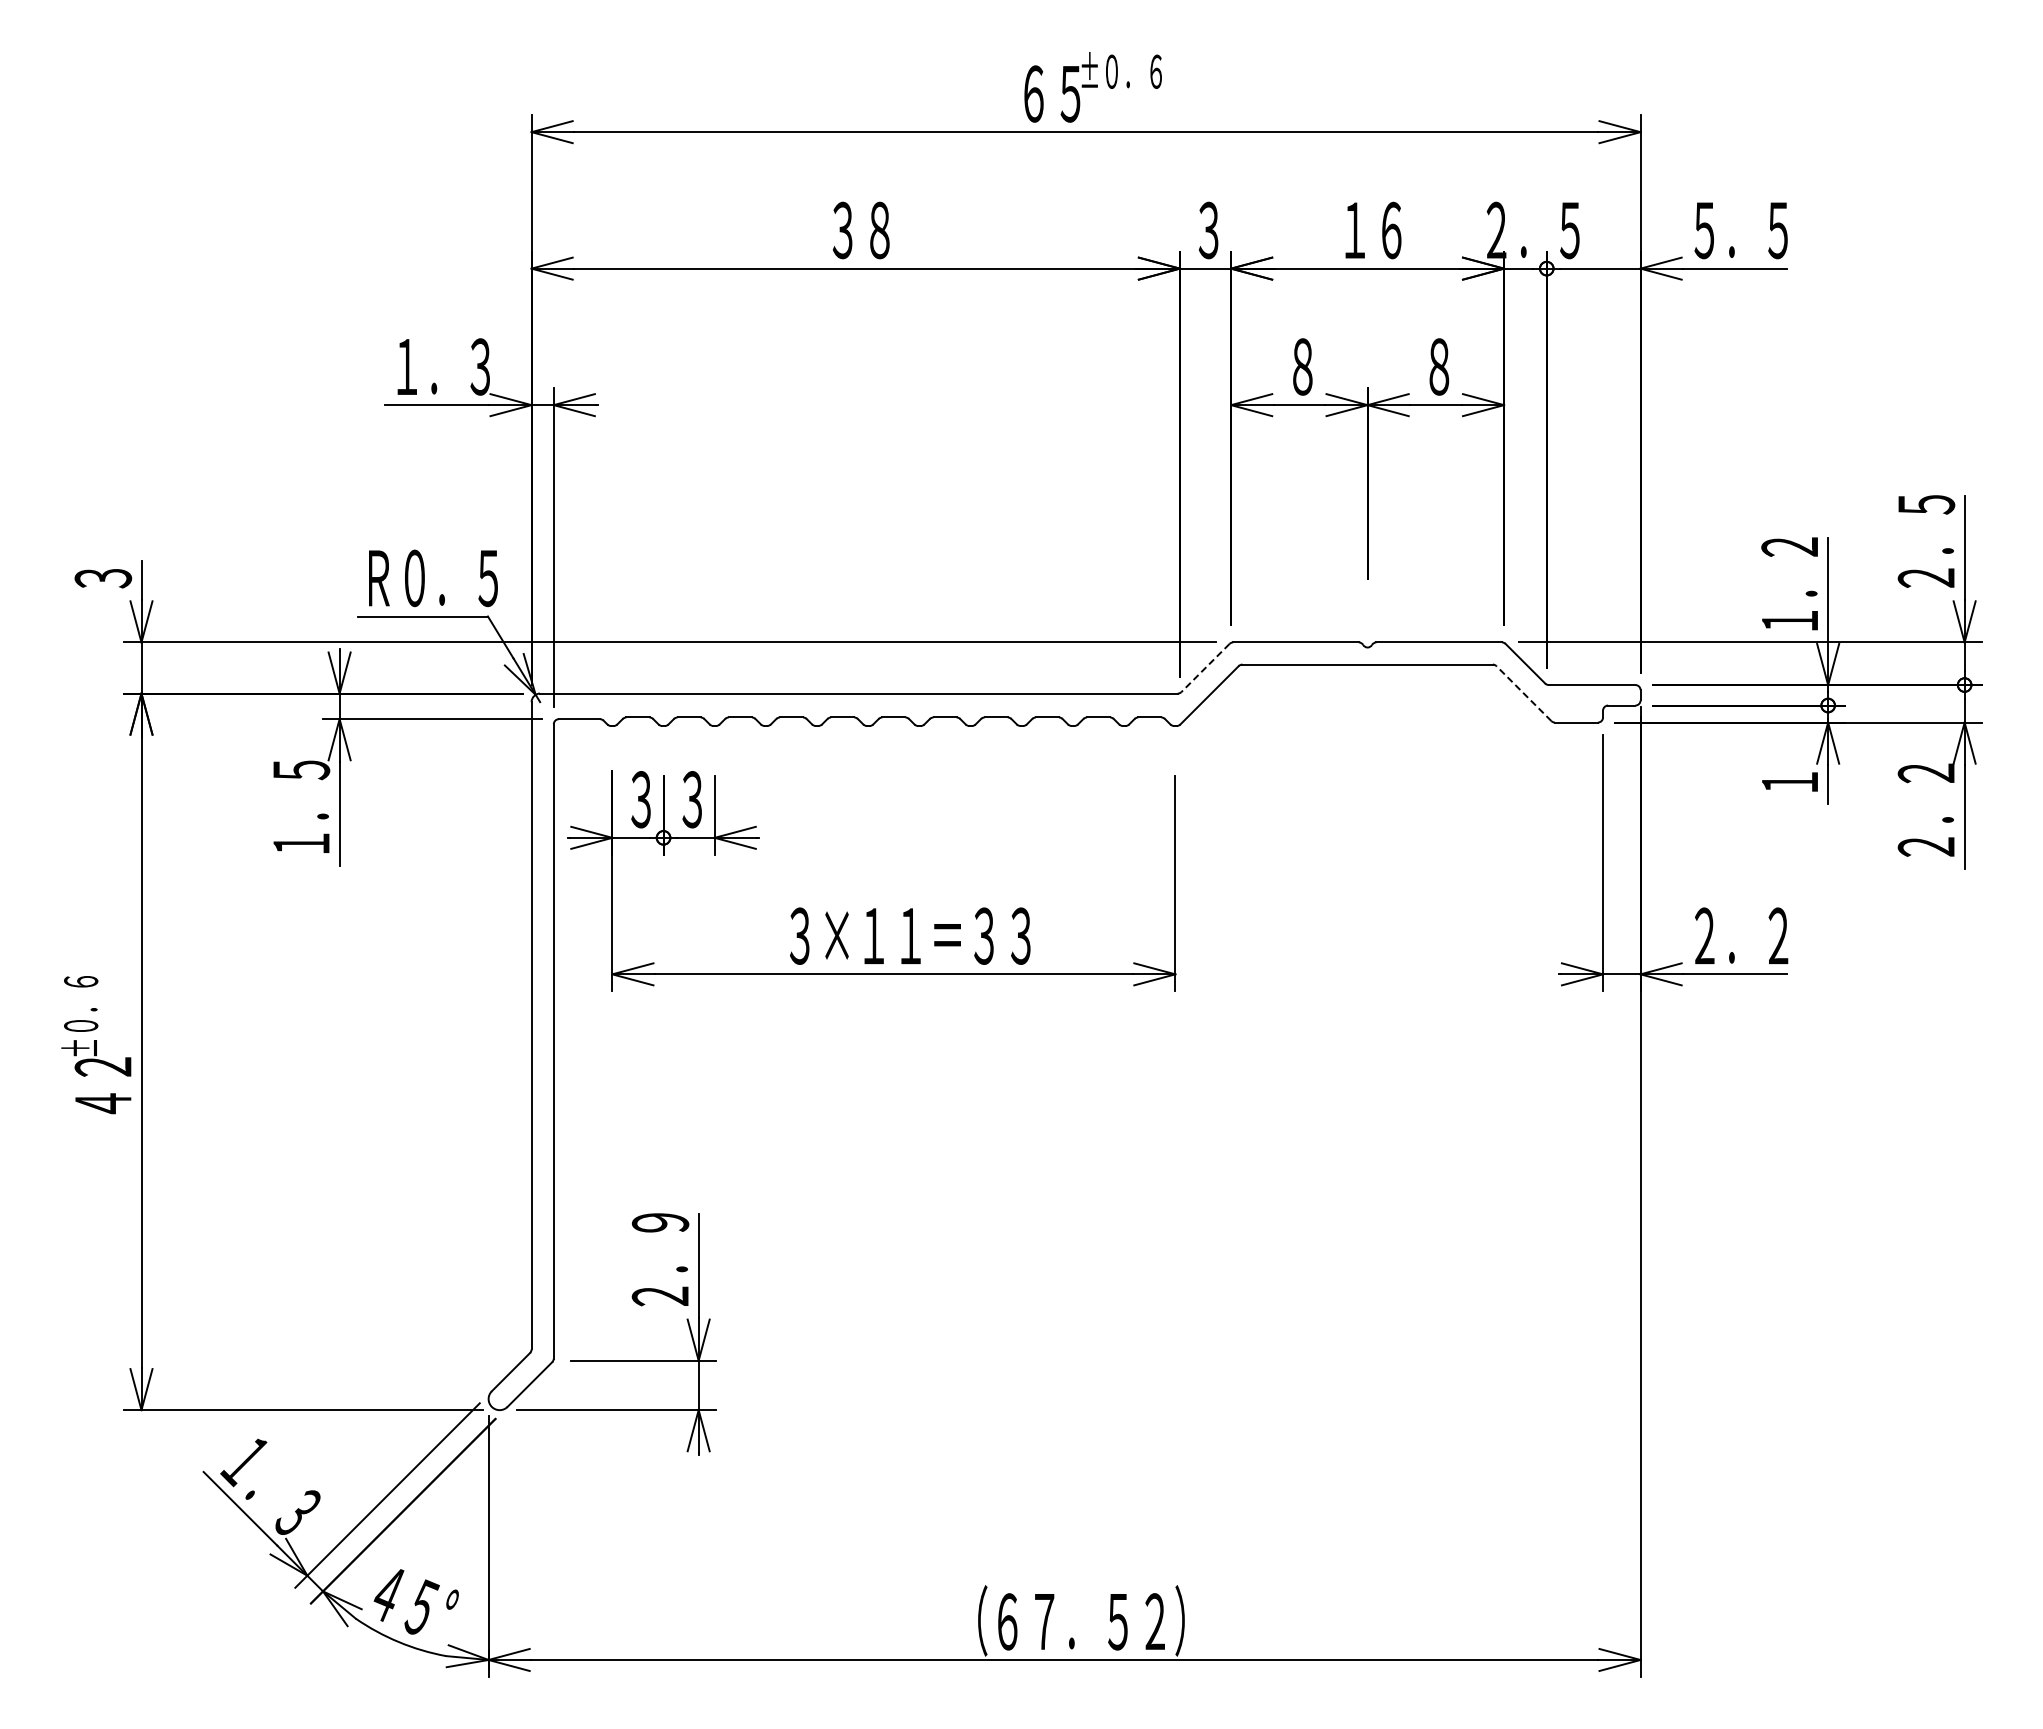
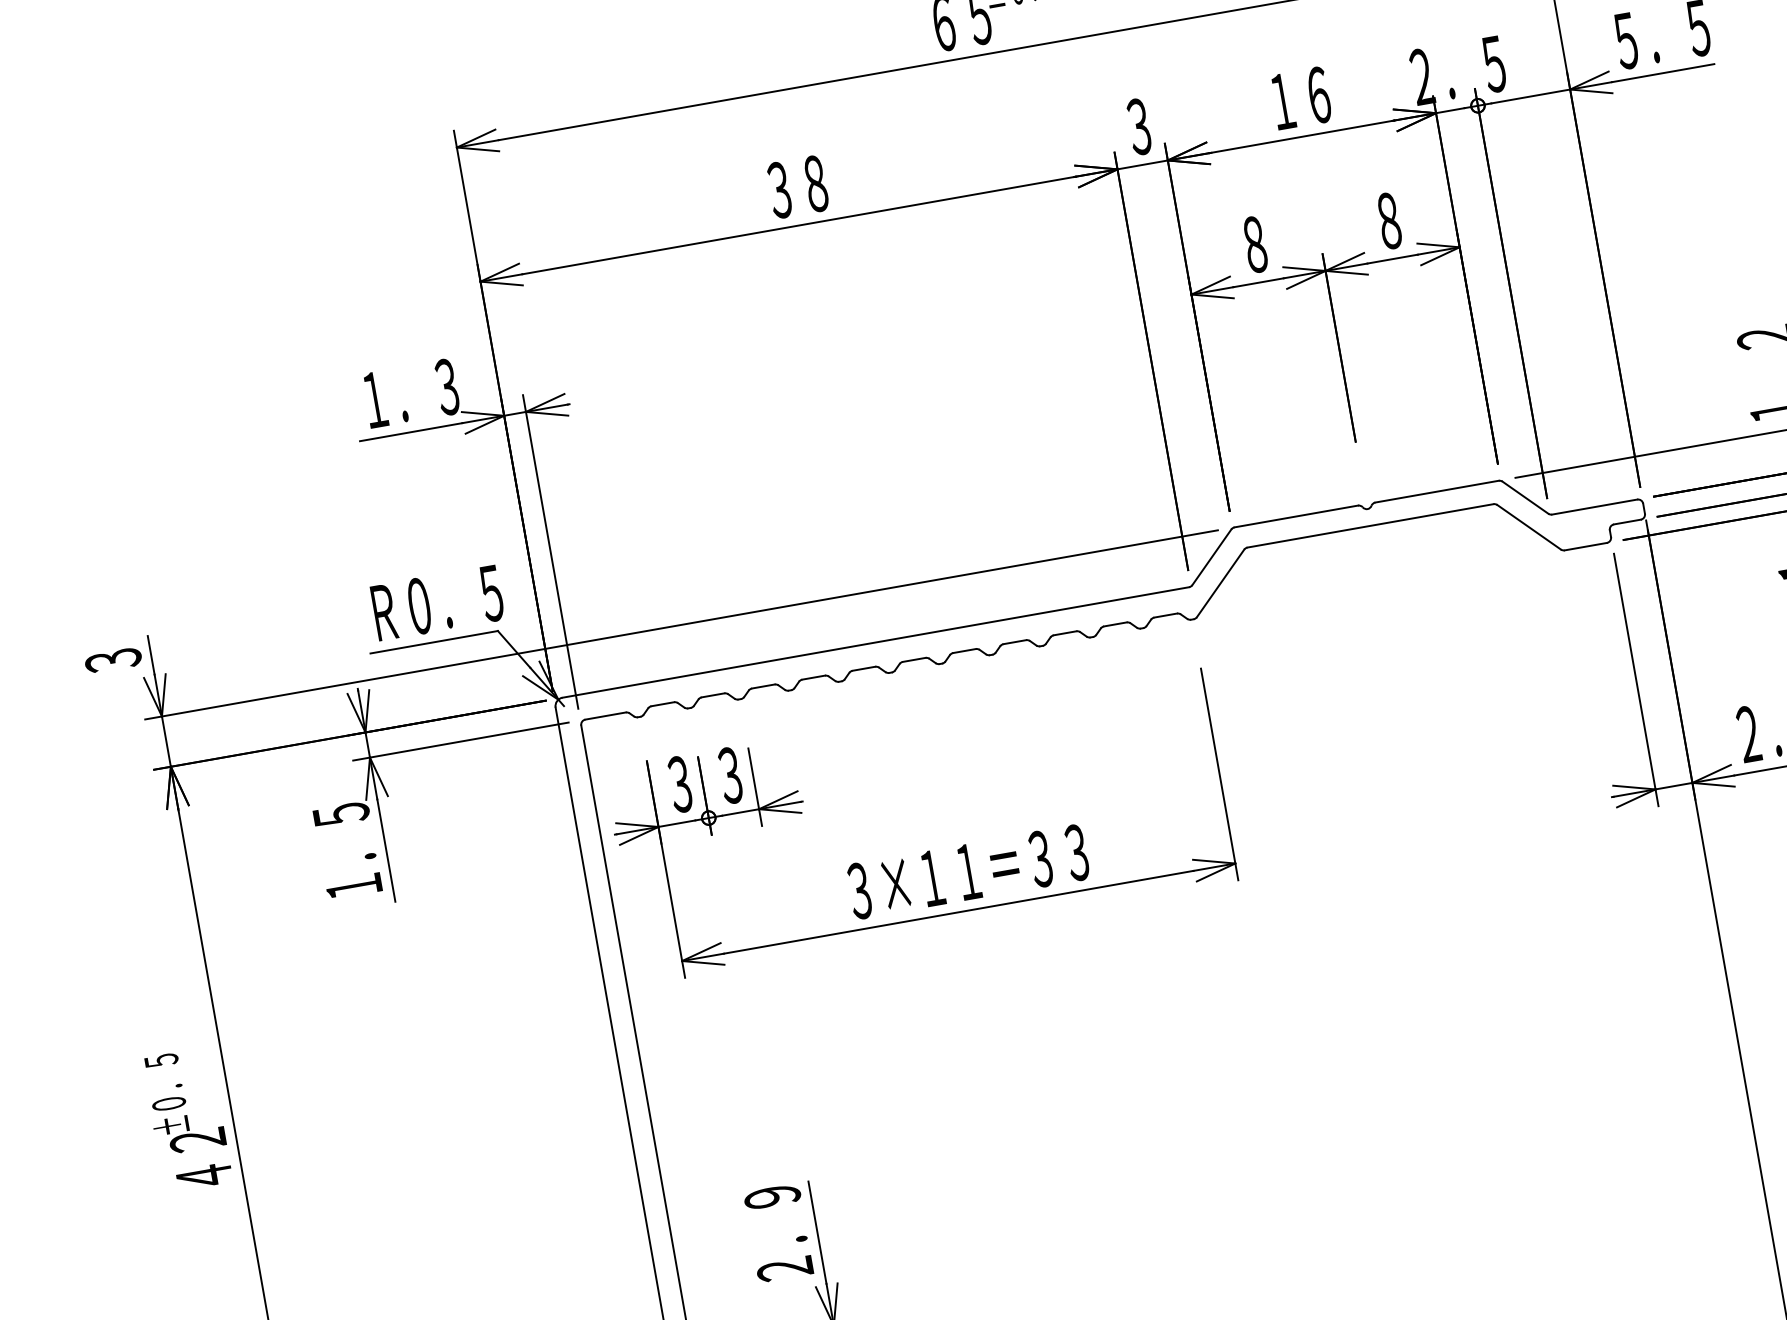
line: (1205, 668) -> (1211, 557), dashed -> solid
line: (1523, 693) -> (1528, 527), dashed -> solid
text: (81, 981) -> (161, 1060), ±０．６ -> ±０．５

